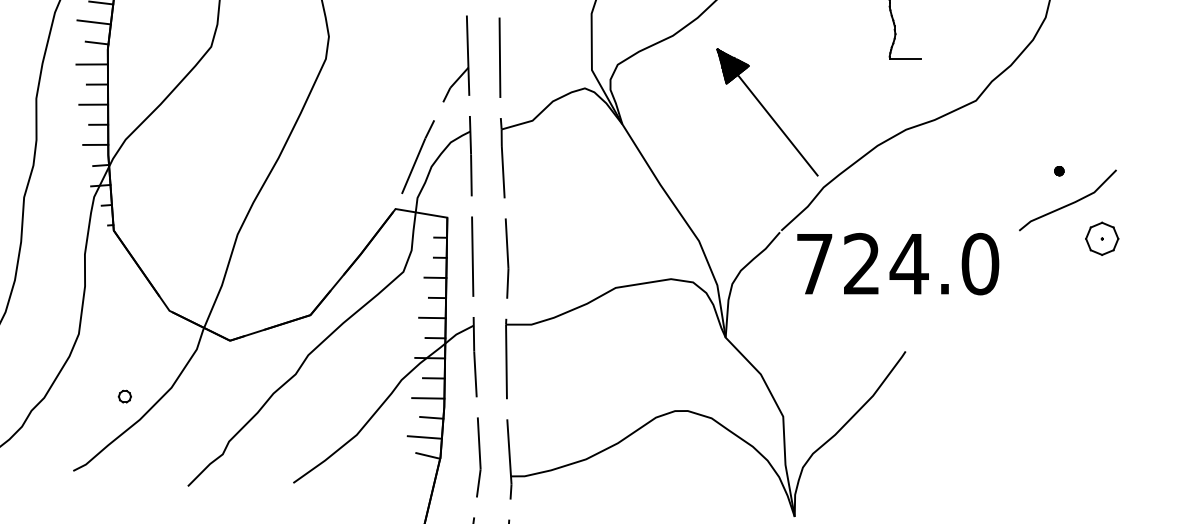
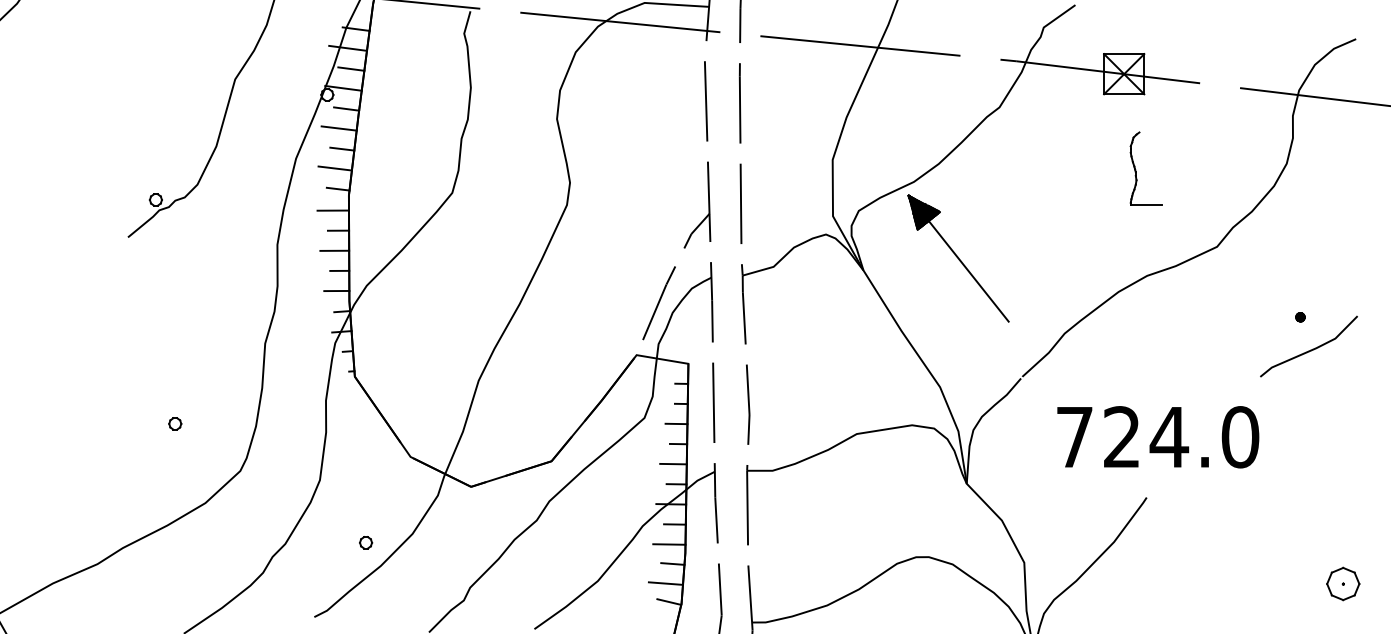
part: (767, 112) -> (958, 258), moved
part: (1102, 238) -> (1343, 583), moved
text: (898, 264) -> (1158, 437), moved

